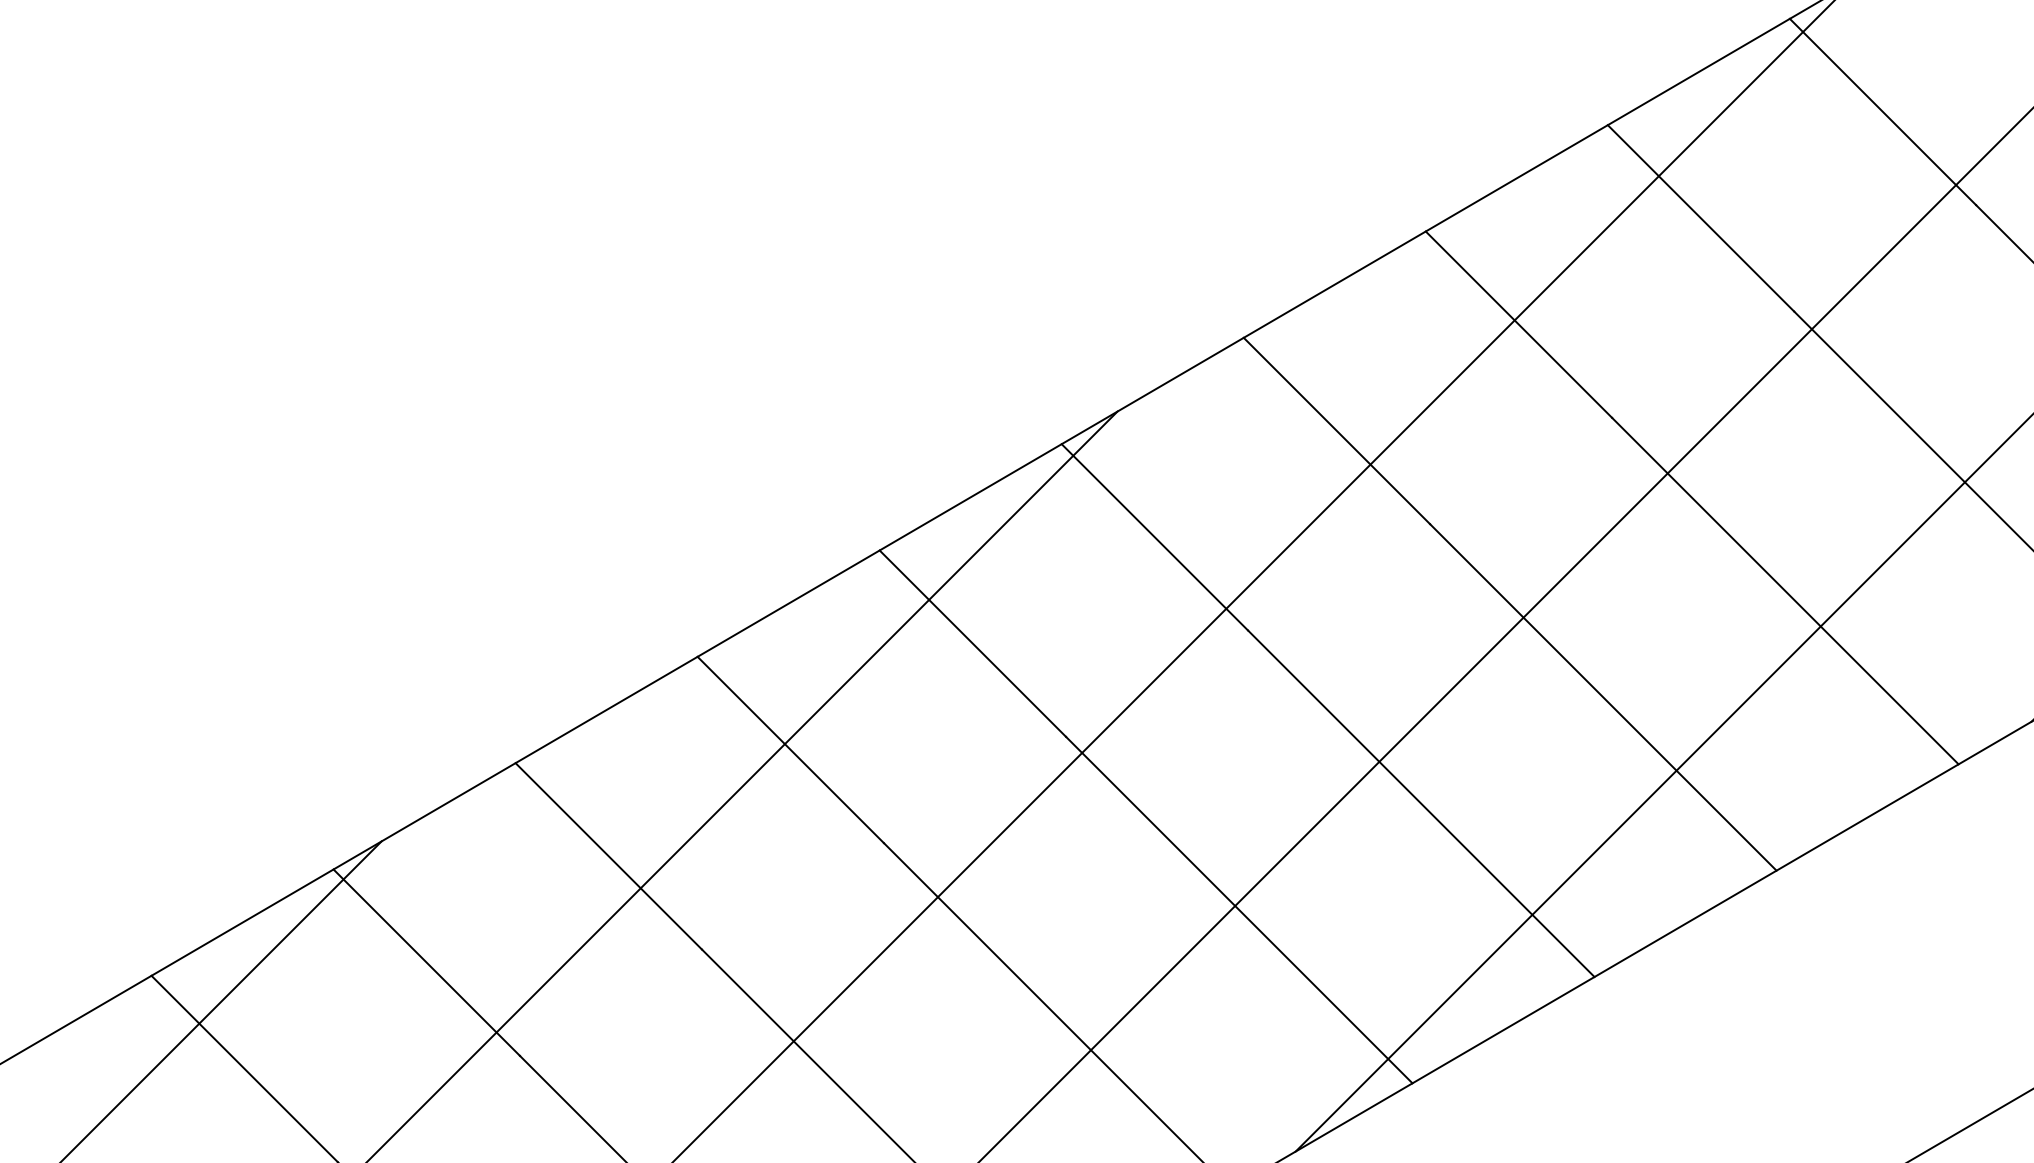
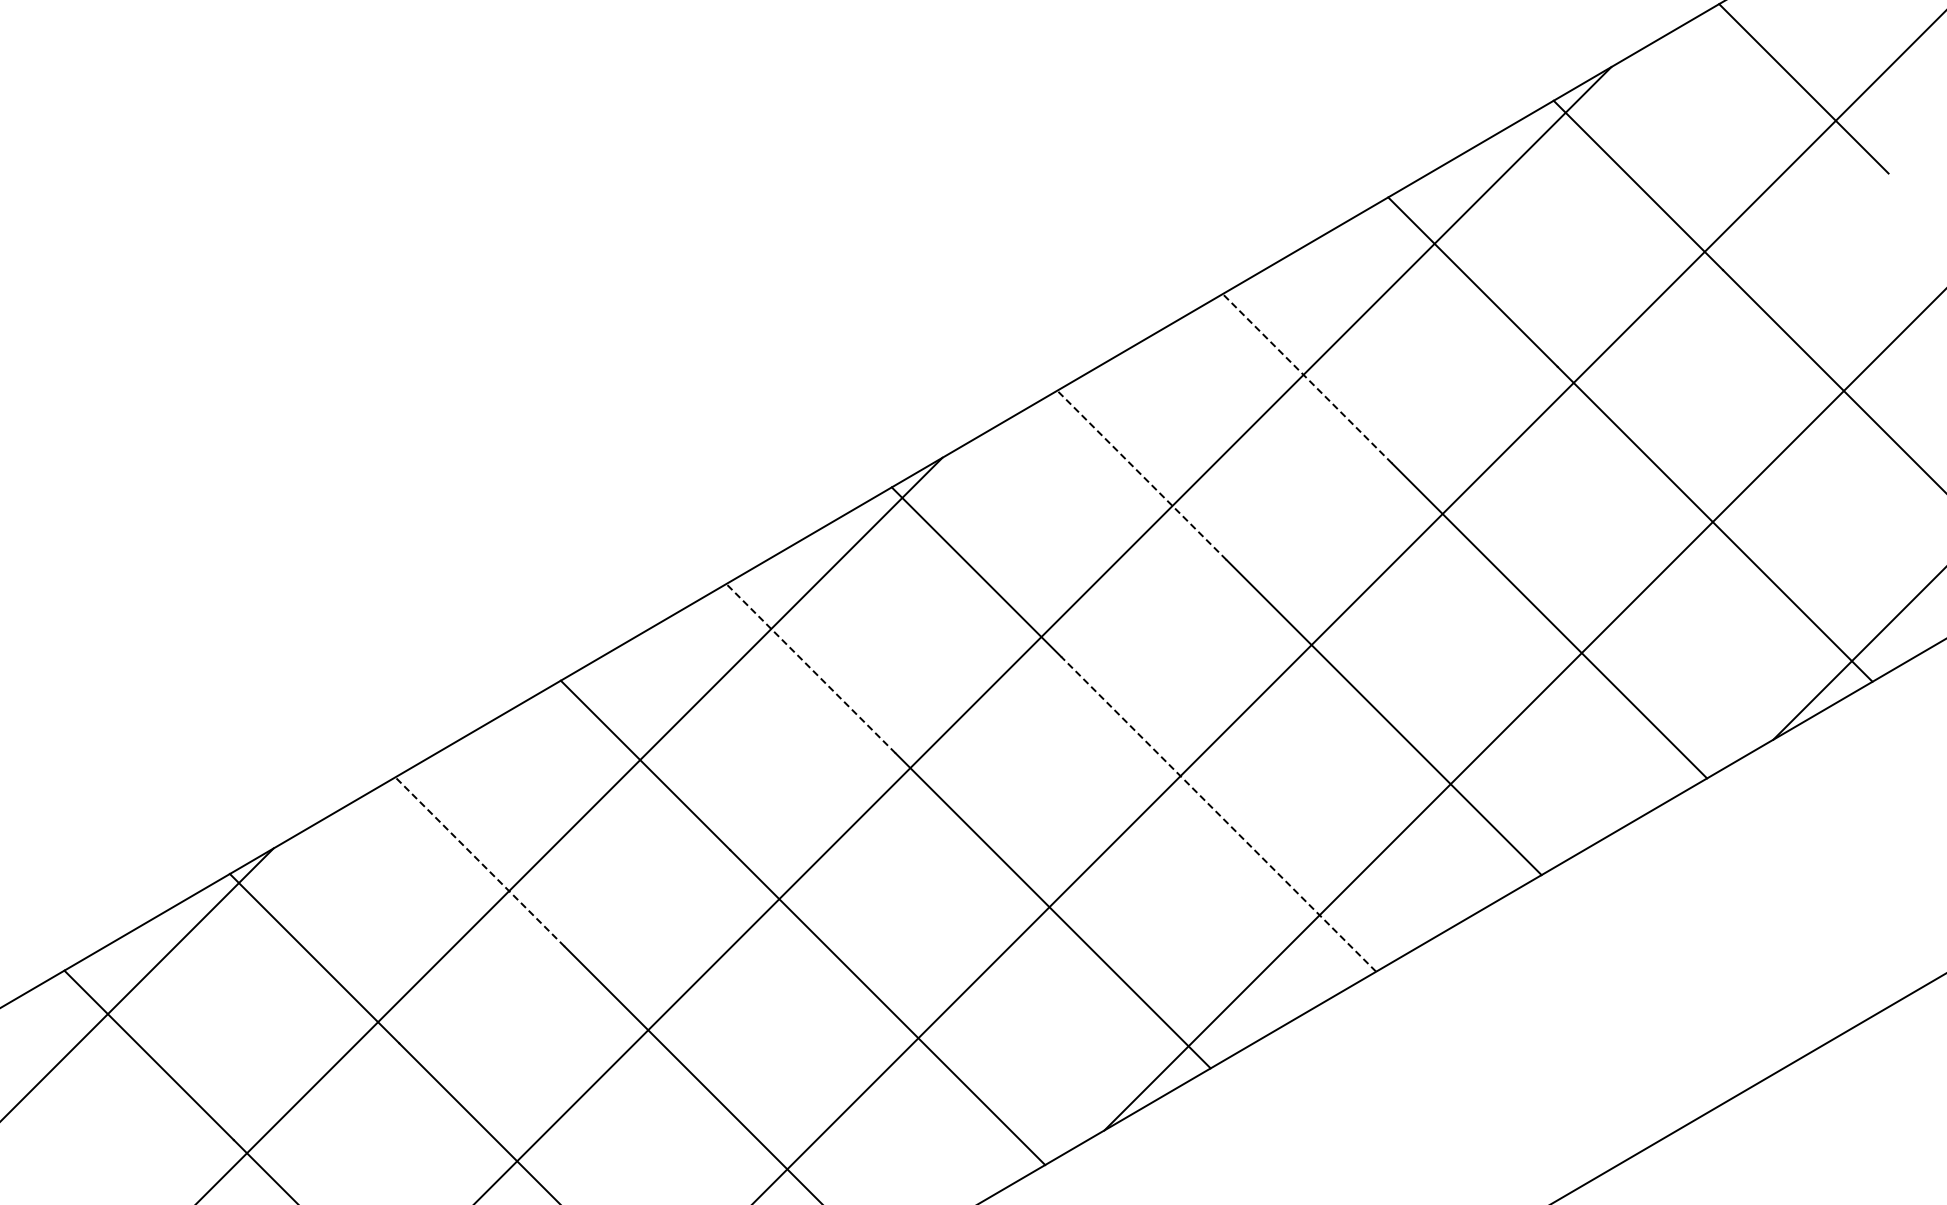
line: (1519, 324) -> (1307, 378), solid -> dashed
line: (1336, 431) -> (1141, 475), solid -> dashed
line: (973, 643) -> (811, 668), solid -> dashed
line: (1421, 804) -> (1218, 814), solid -> dashed
line: (609, 856) -> (480, 862), solid -> dashed

